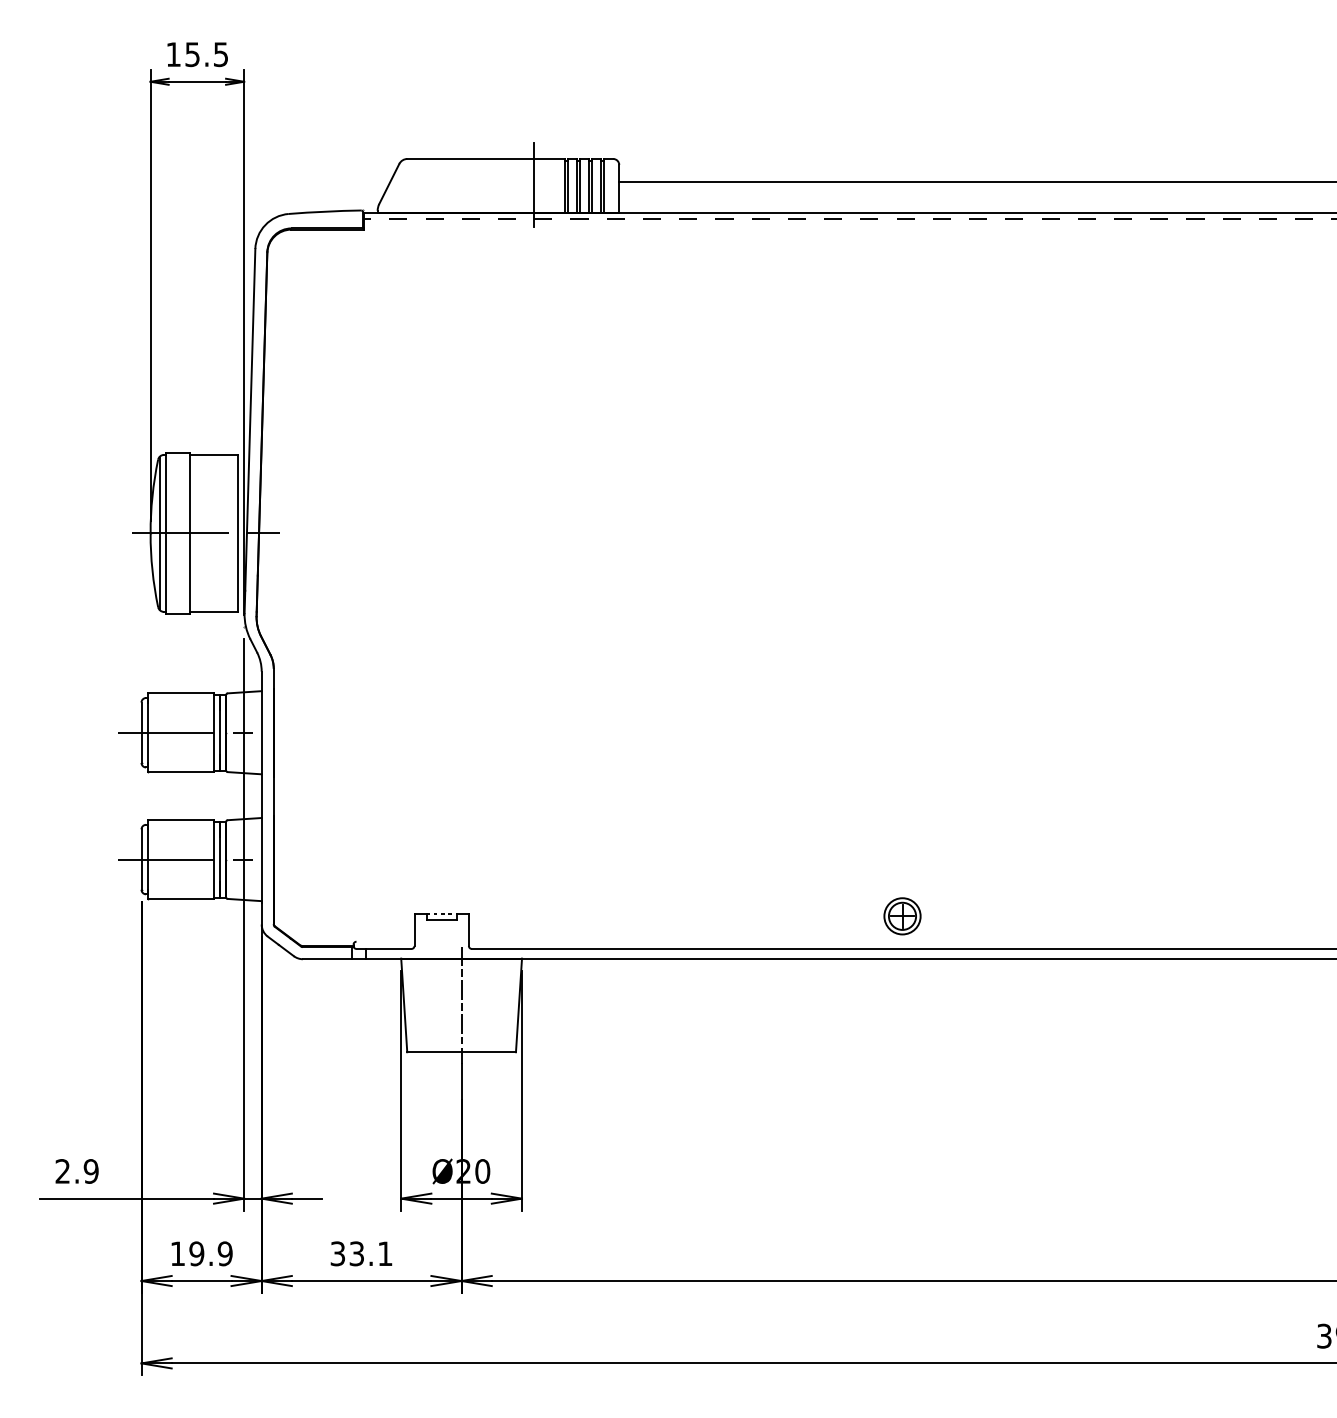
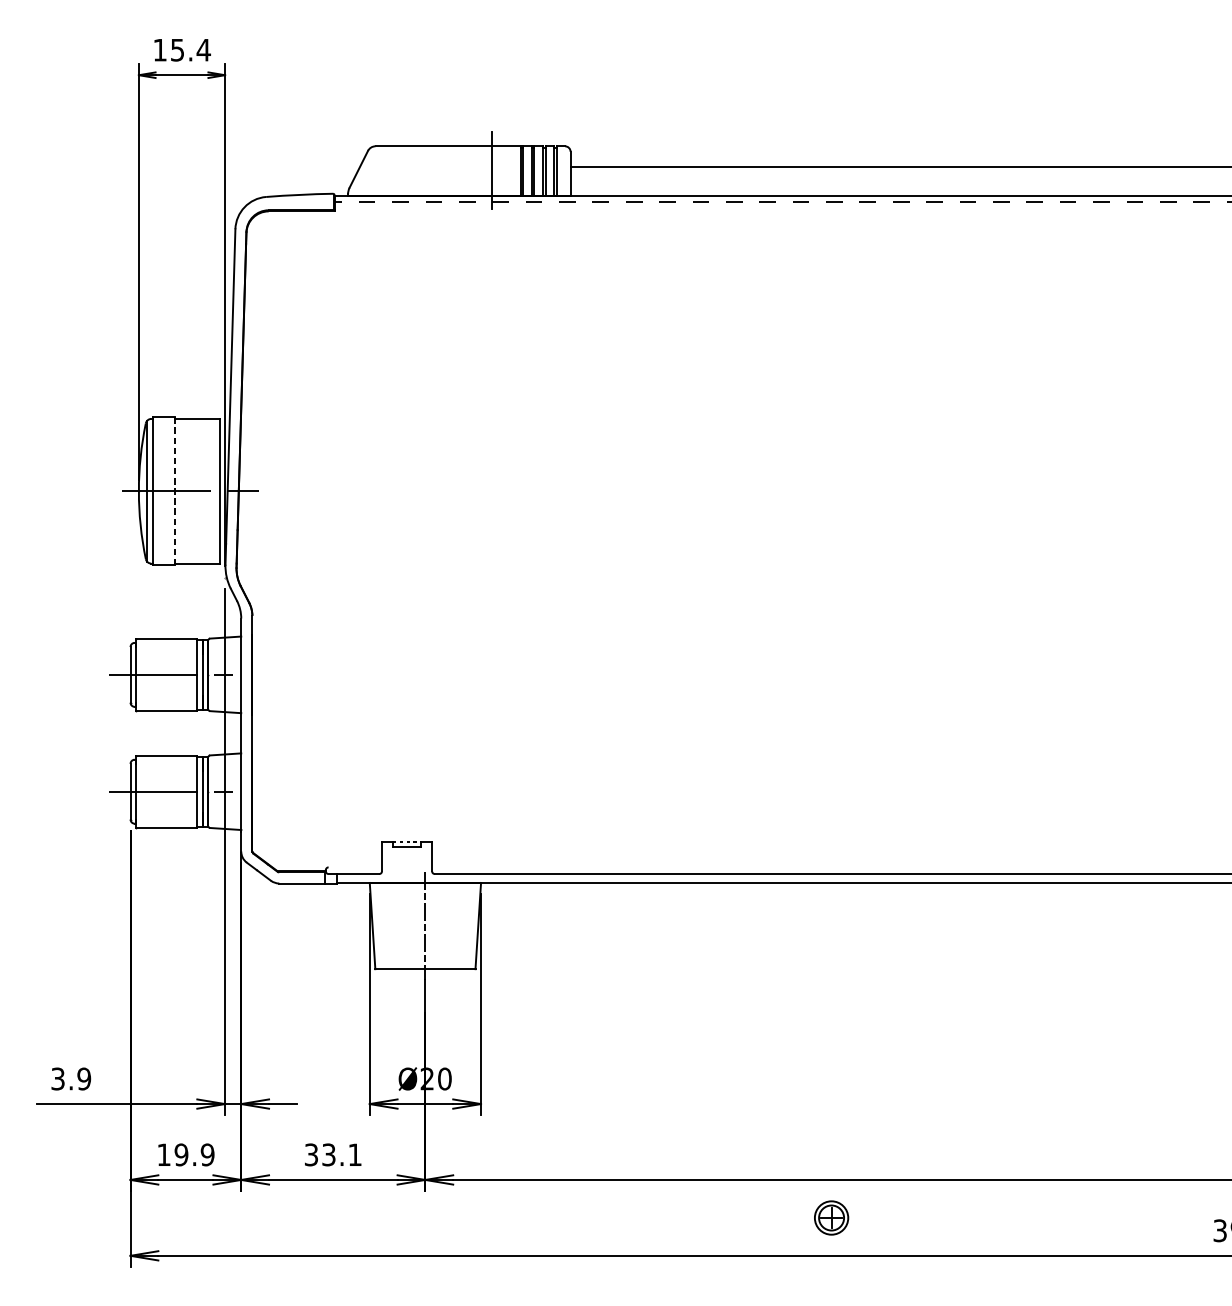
text: (220, 54) -> (203, 50), 15.5 -> 15.4
line: (189, 533) -> (174, 491), solid -> dashed
part: (902, 916) -> (831, 1218), moved
text: (62, 1171) -> (57, 1079), 2.9 -> 3.9

